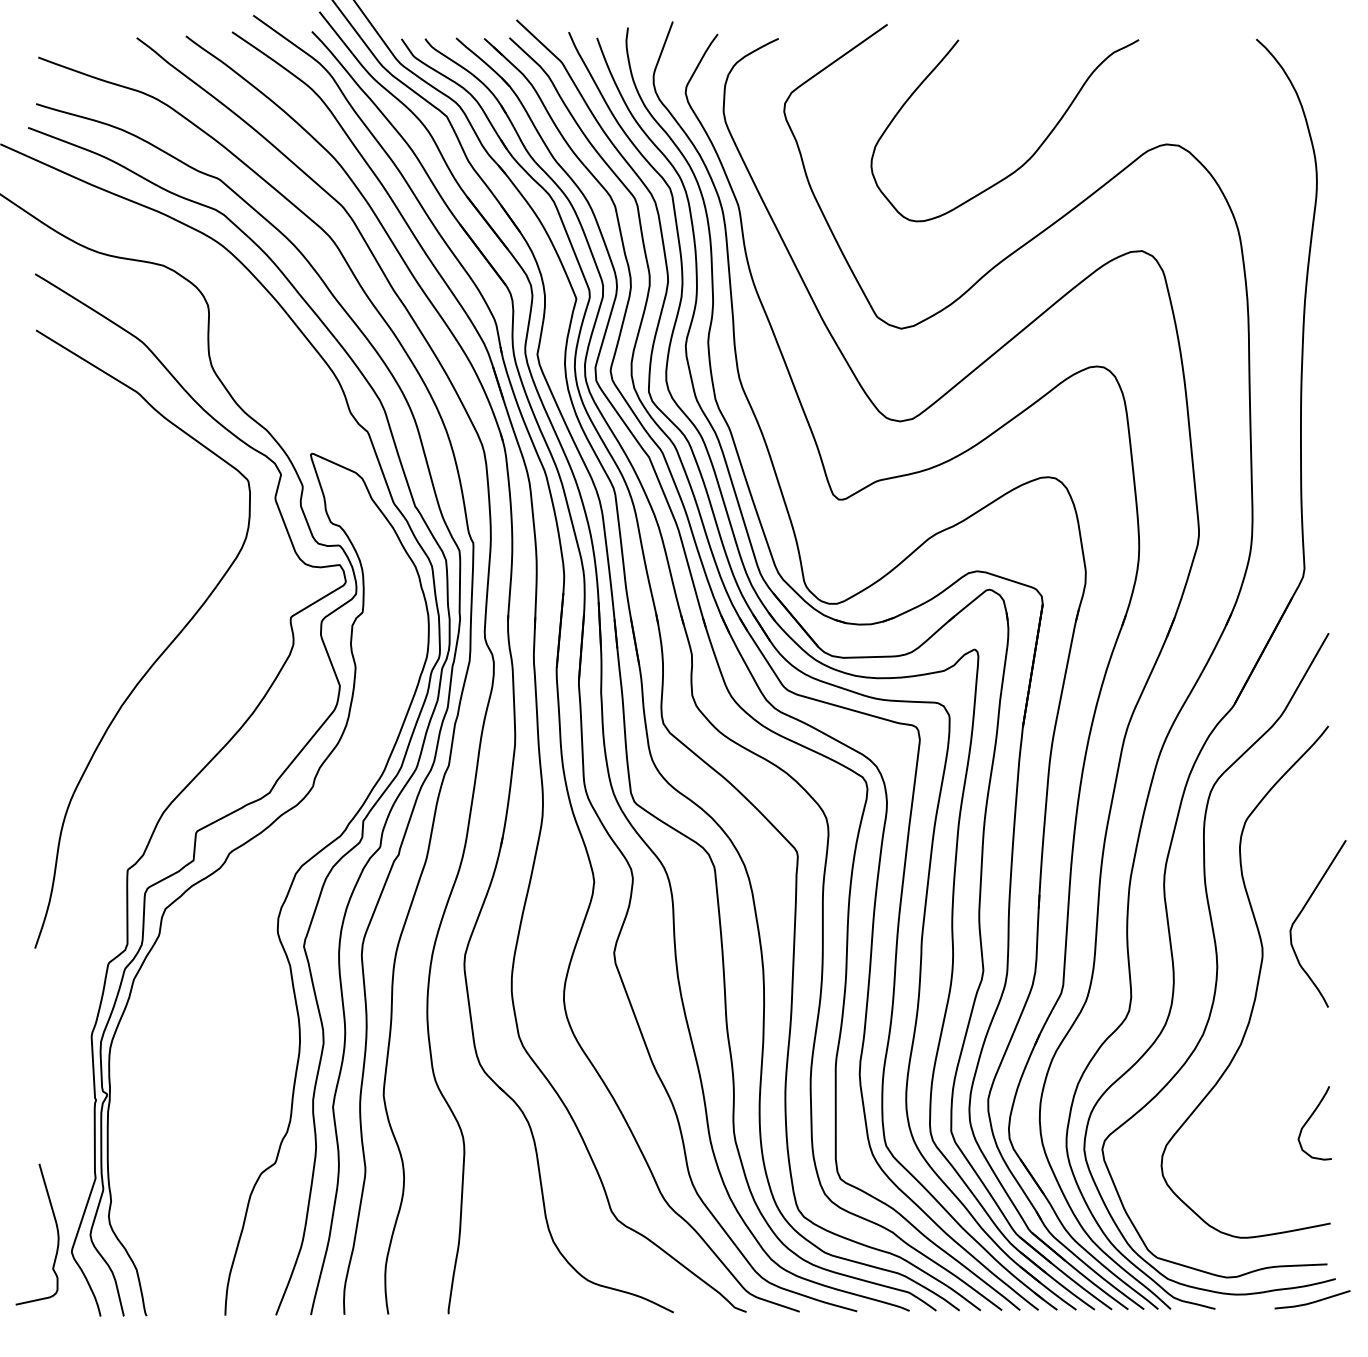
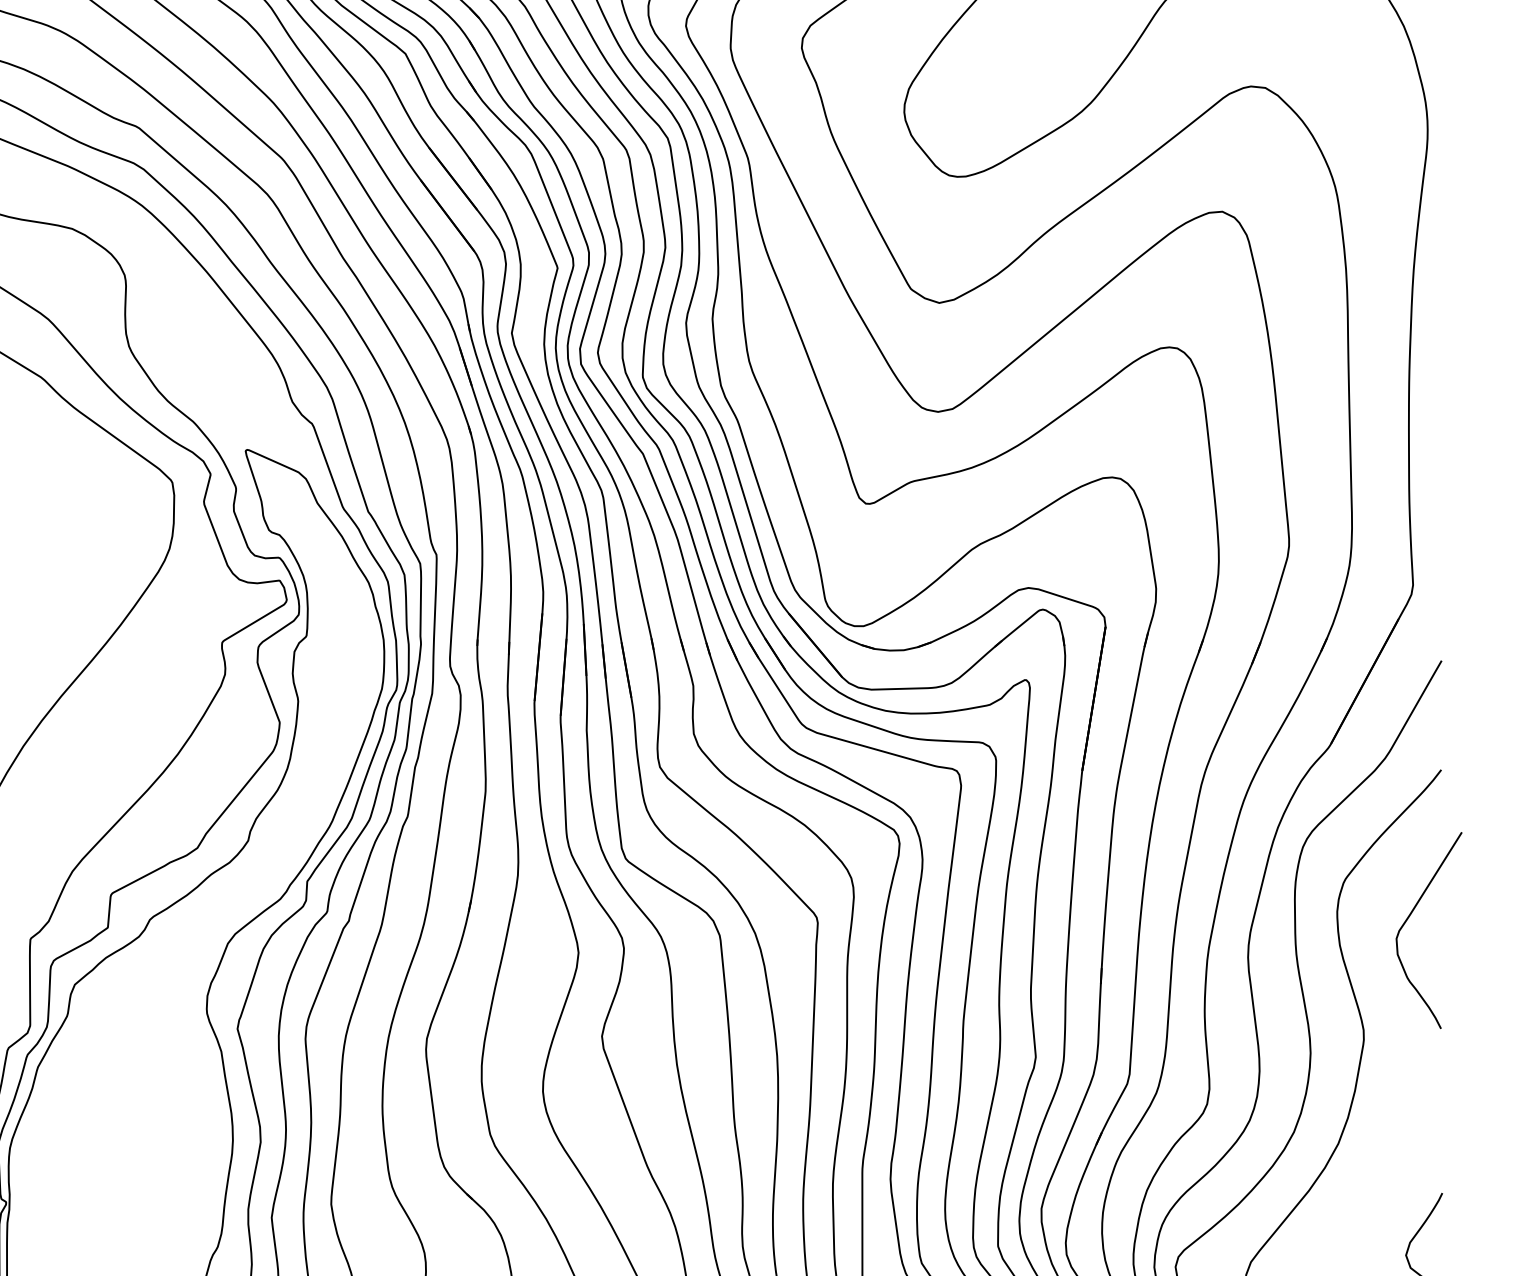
curve: (1301, 913) -> (1409, 918), moved

